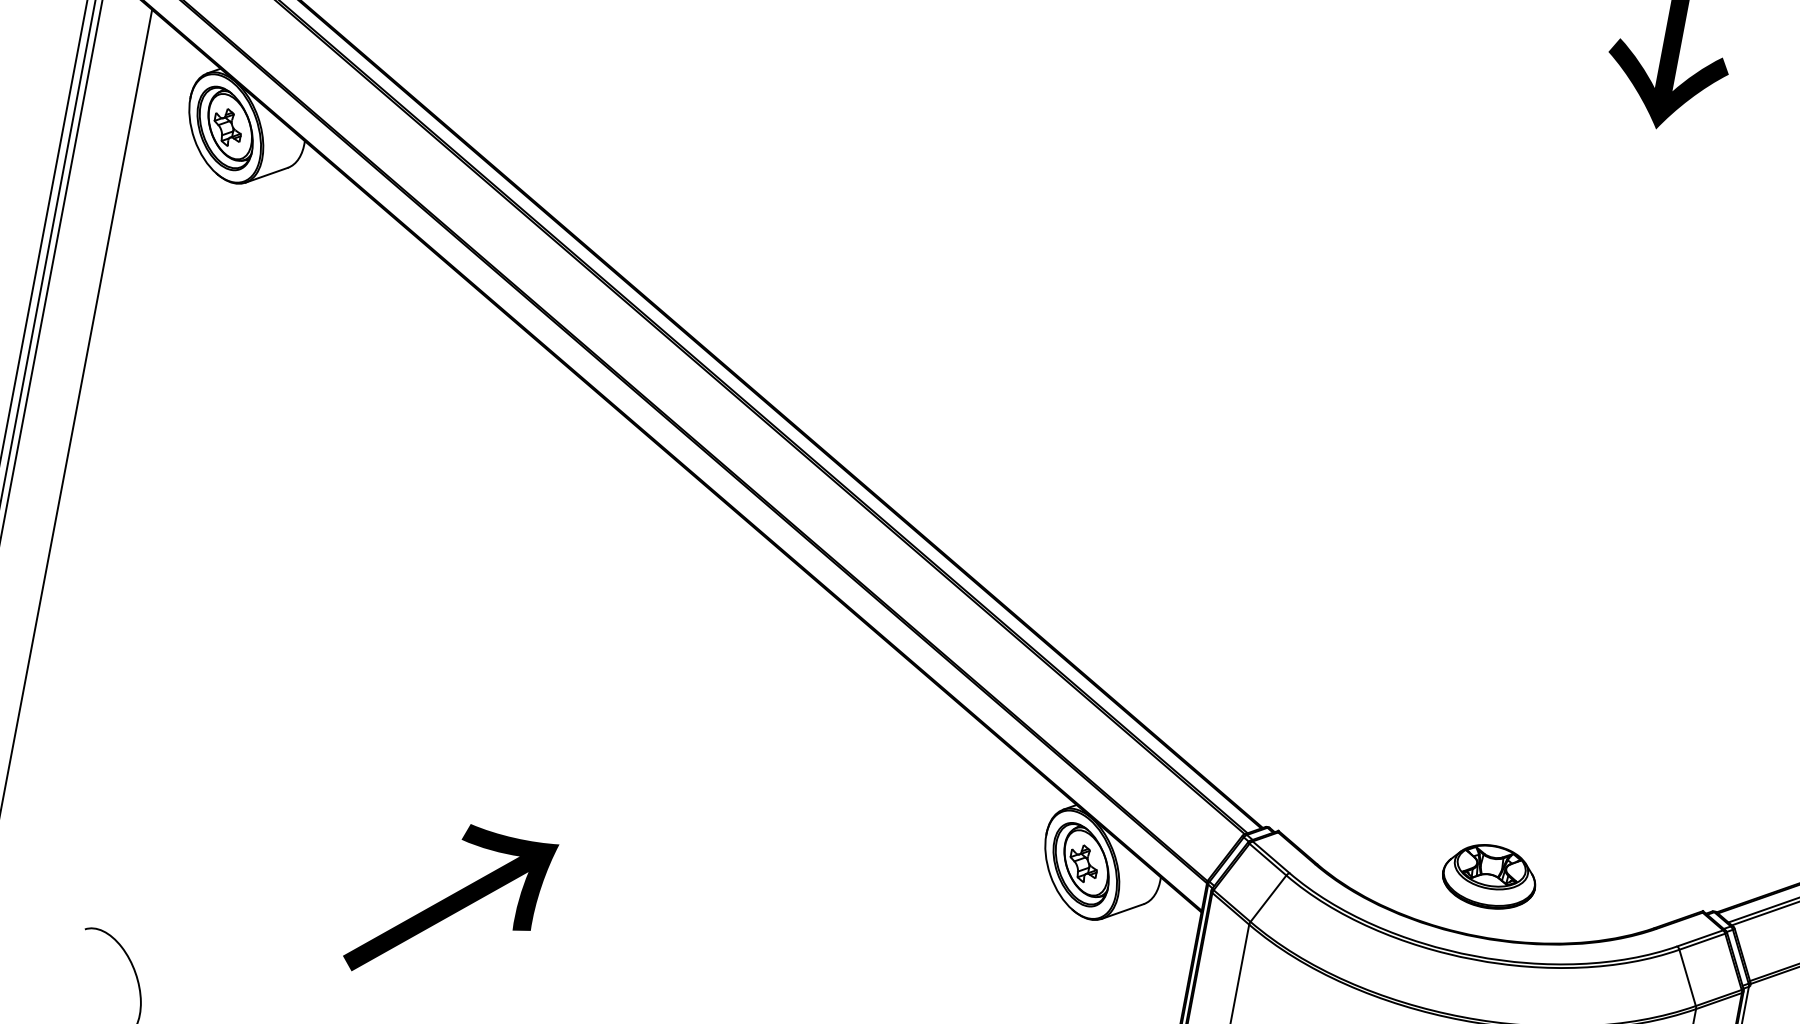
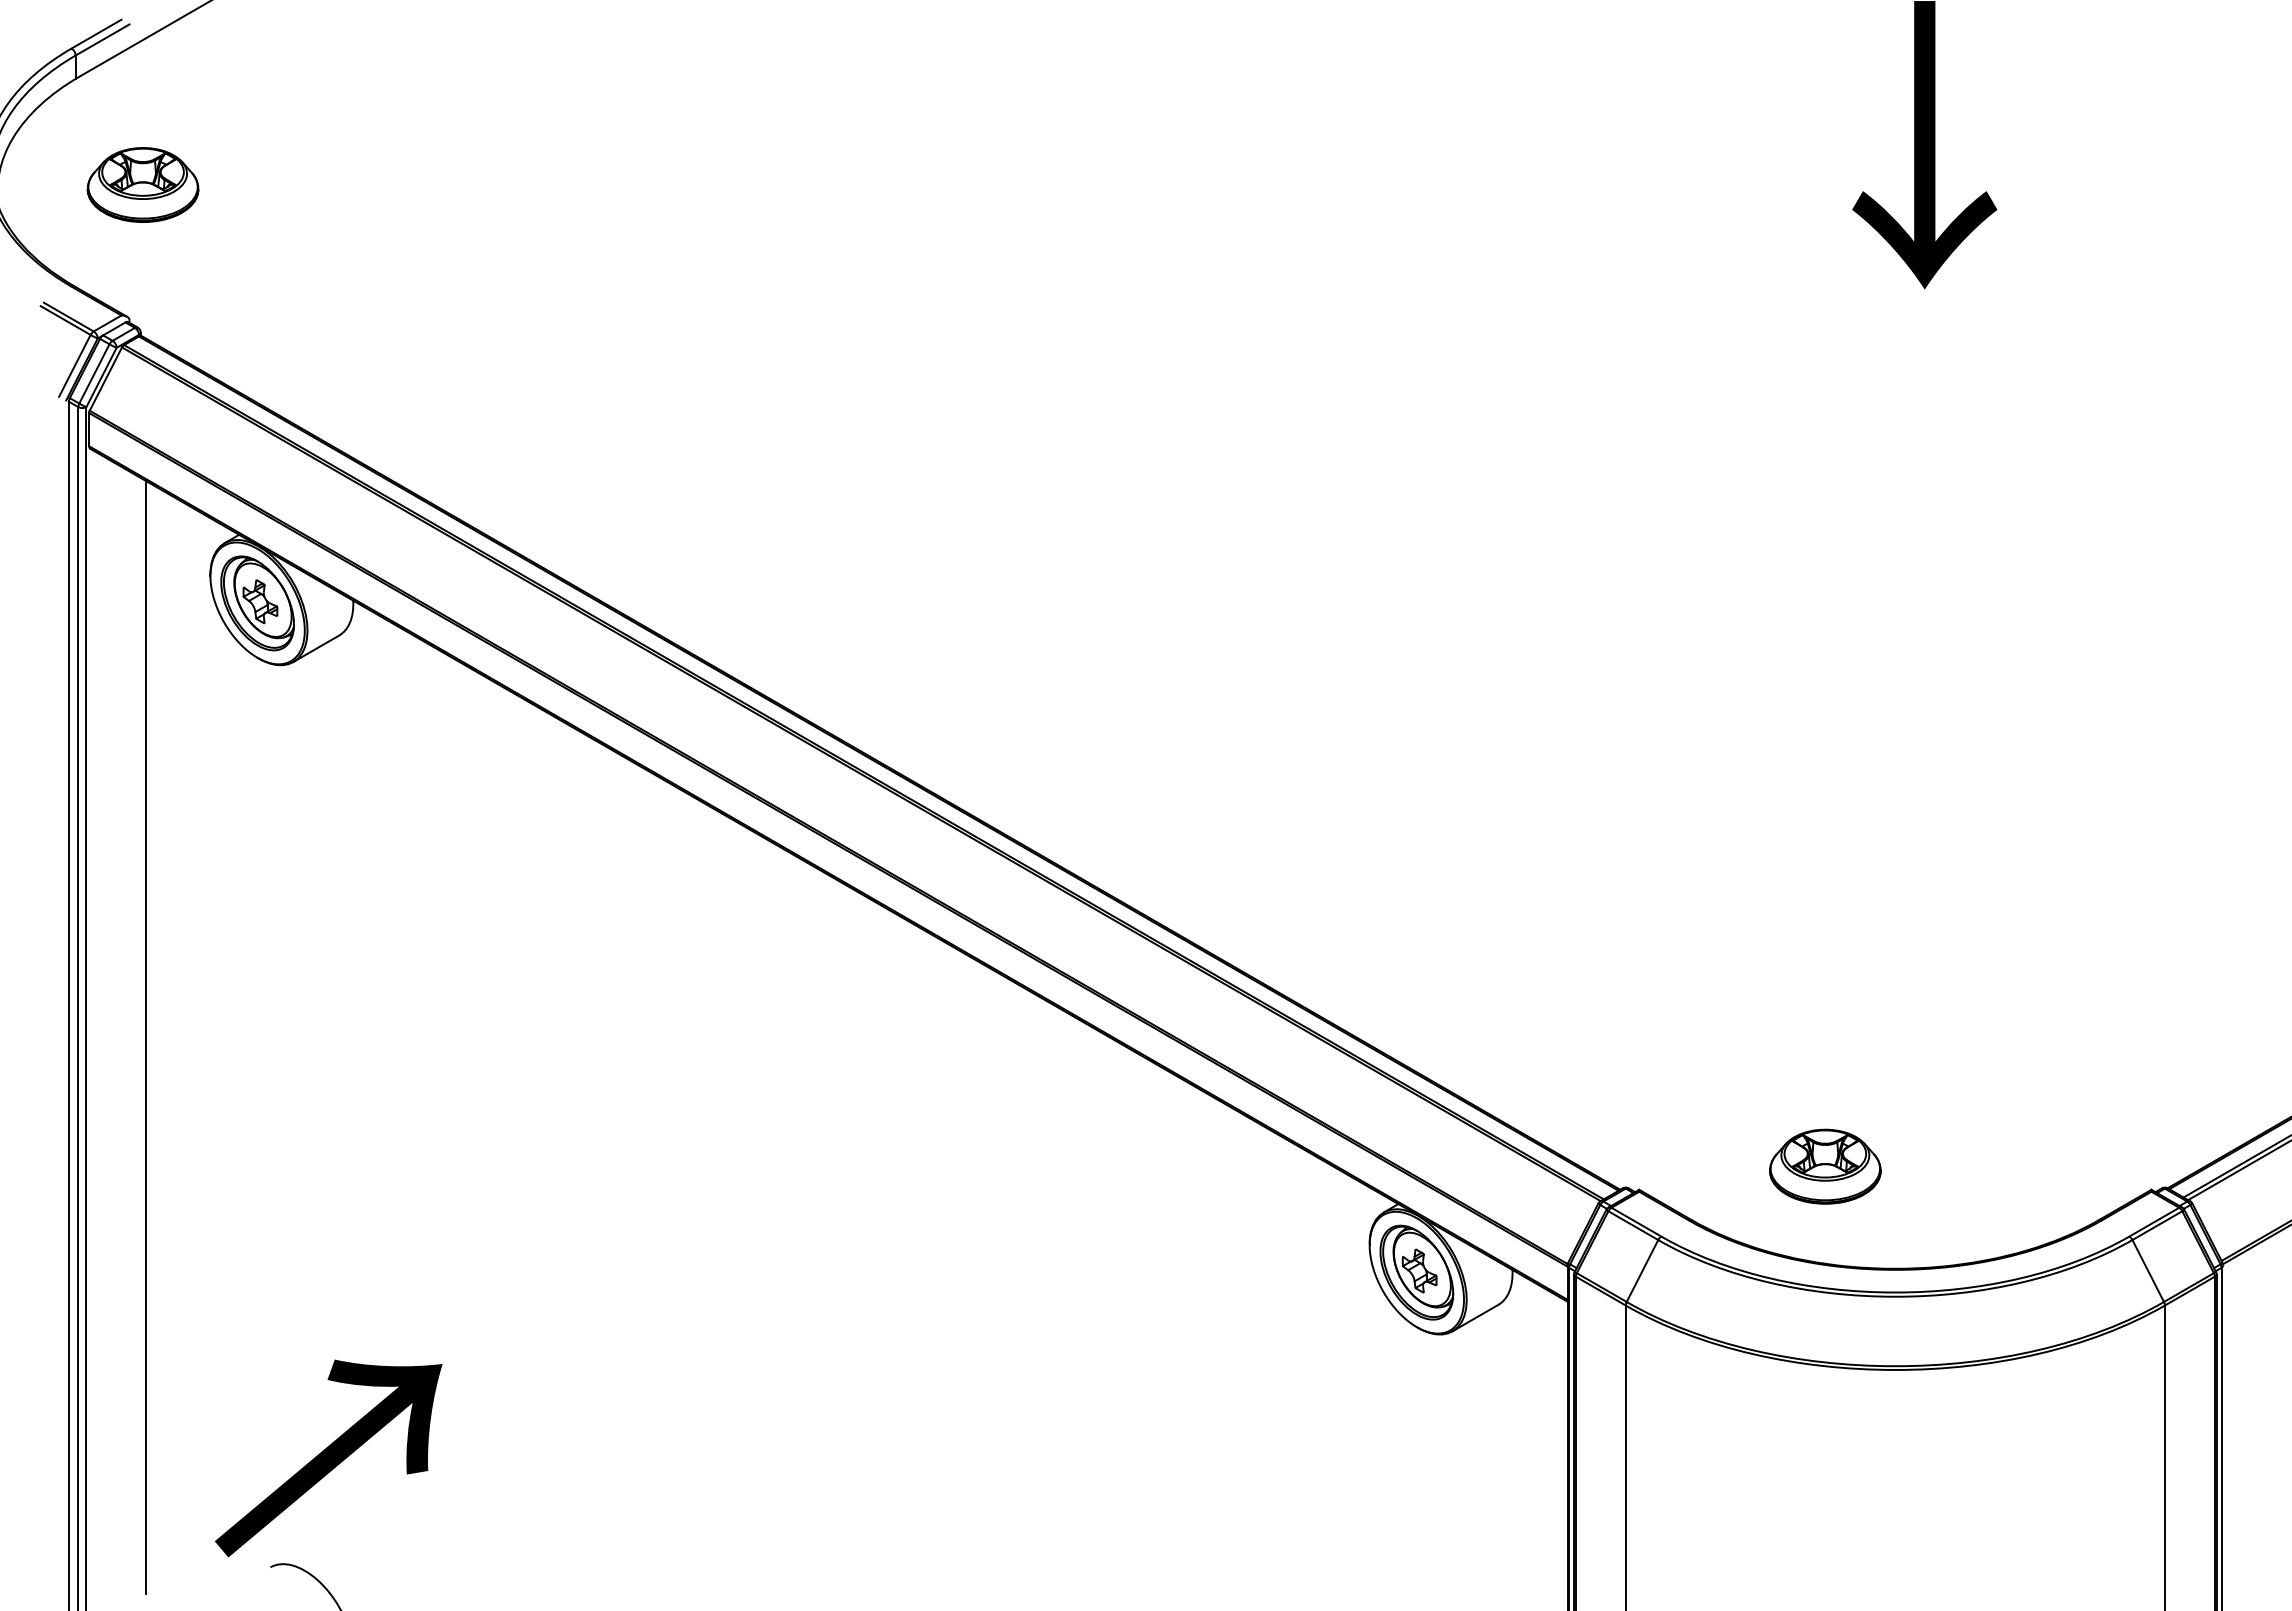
part: (1489, 876) -> (1825, 1166), moved
text: (450, 904) -> (328, 1458), moved

